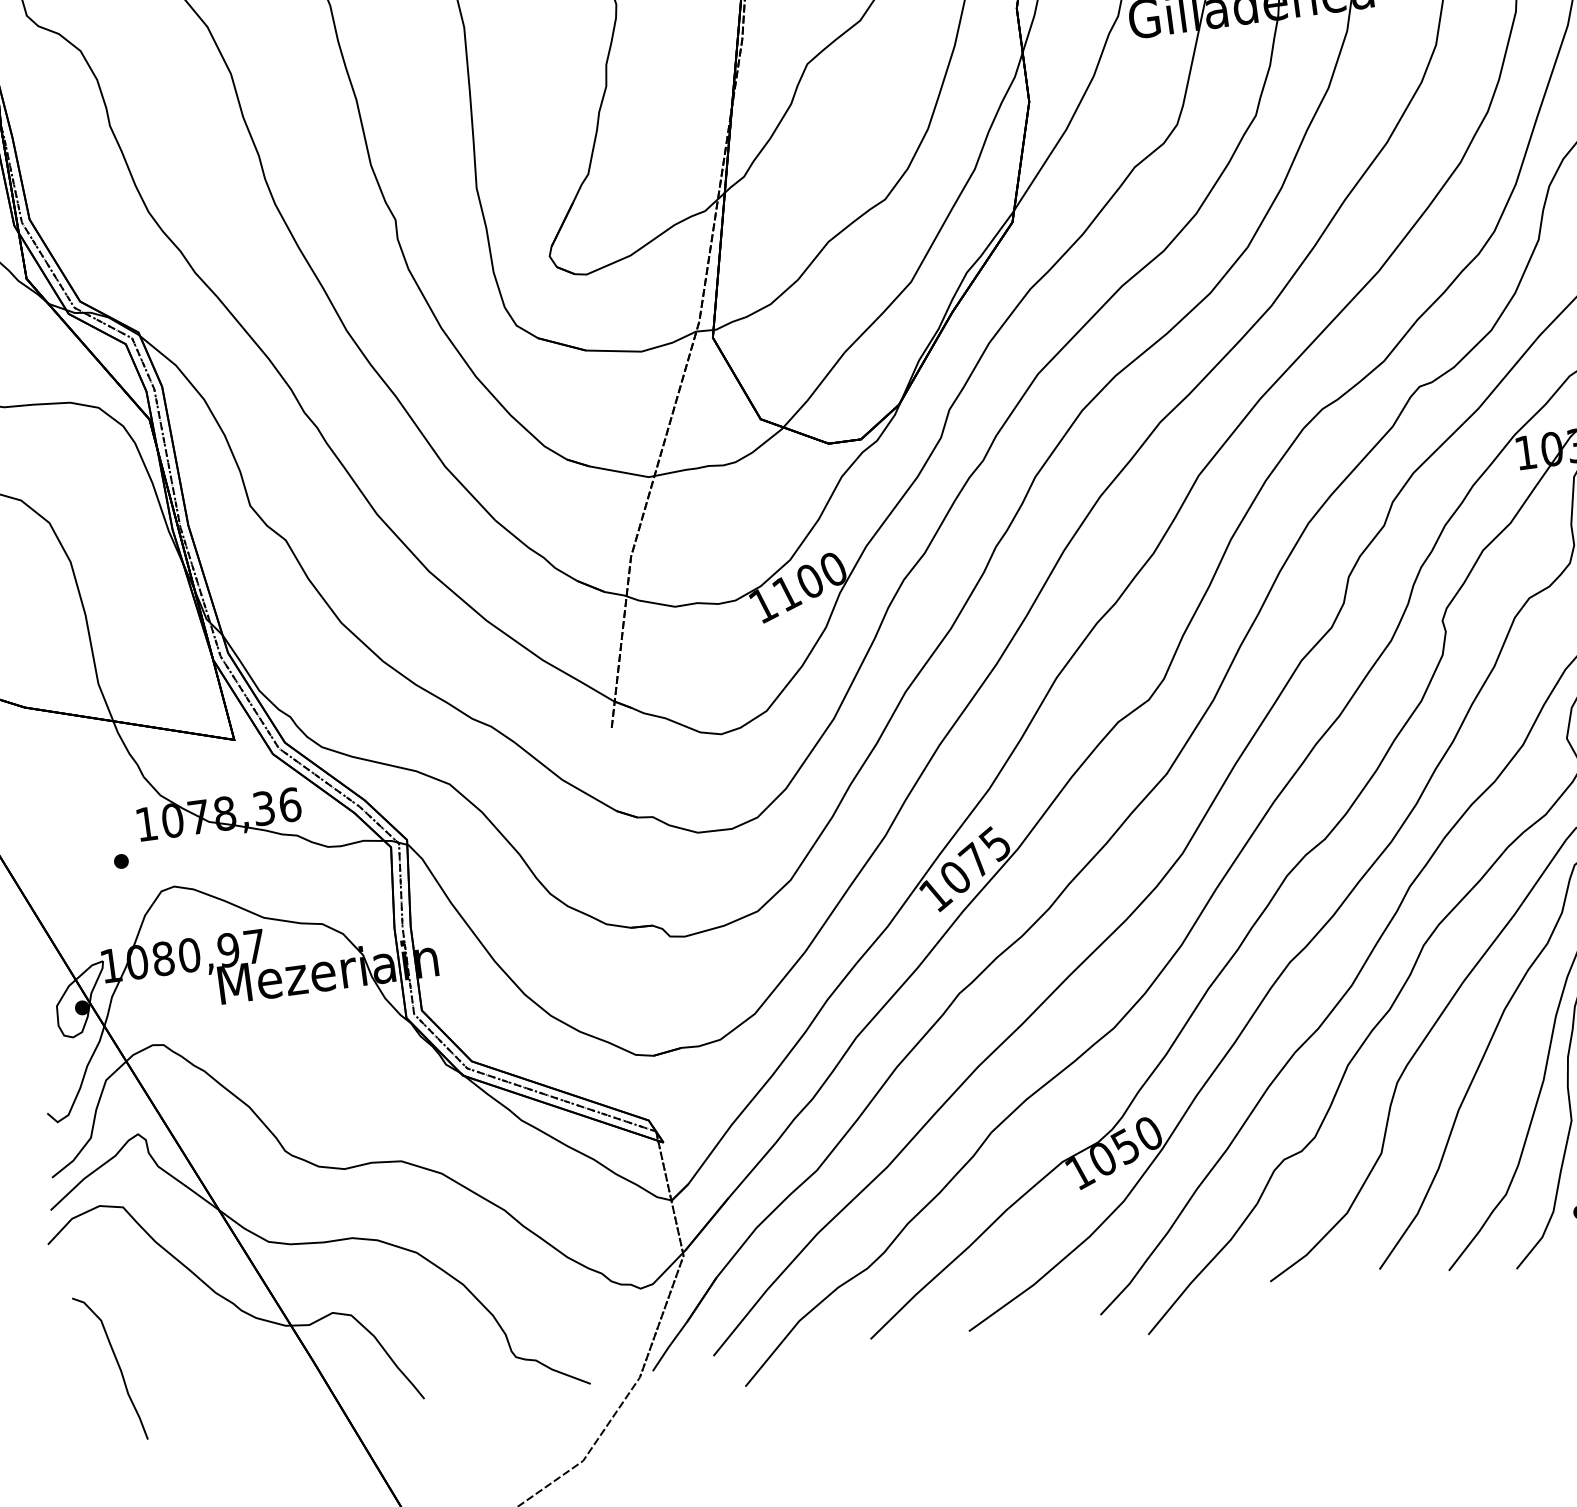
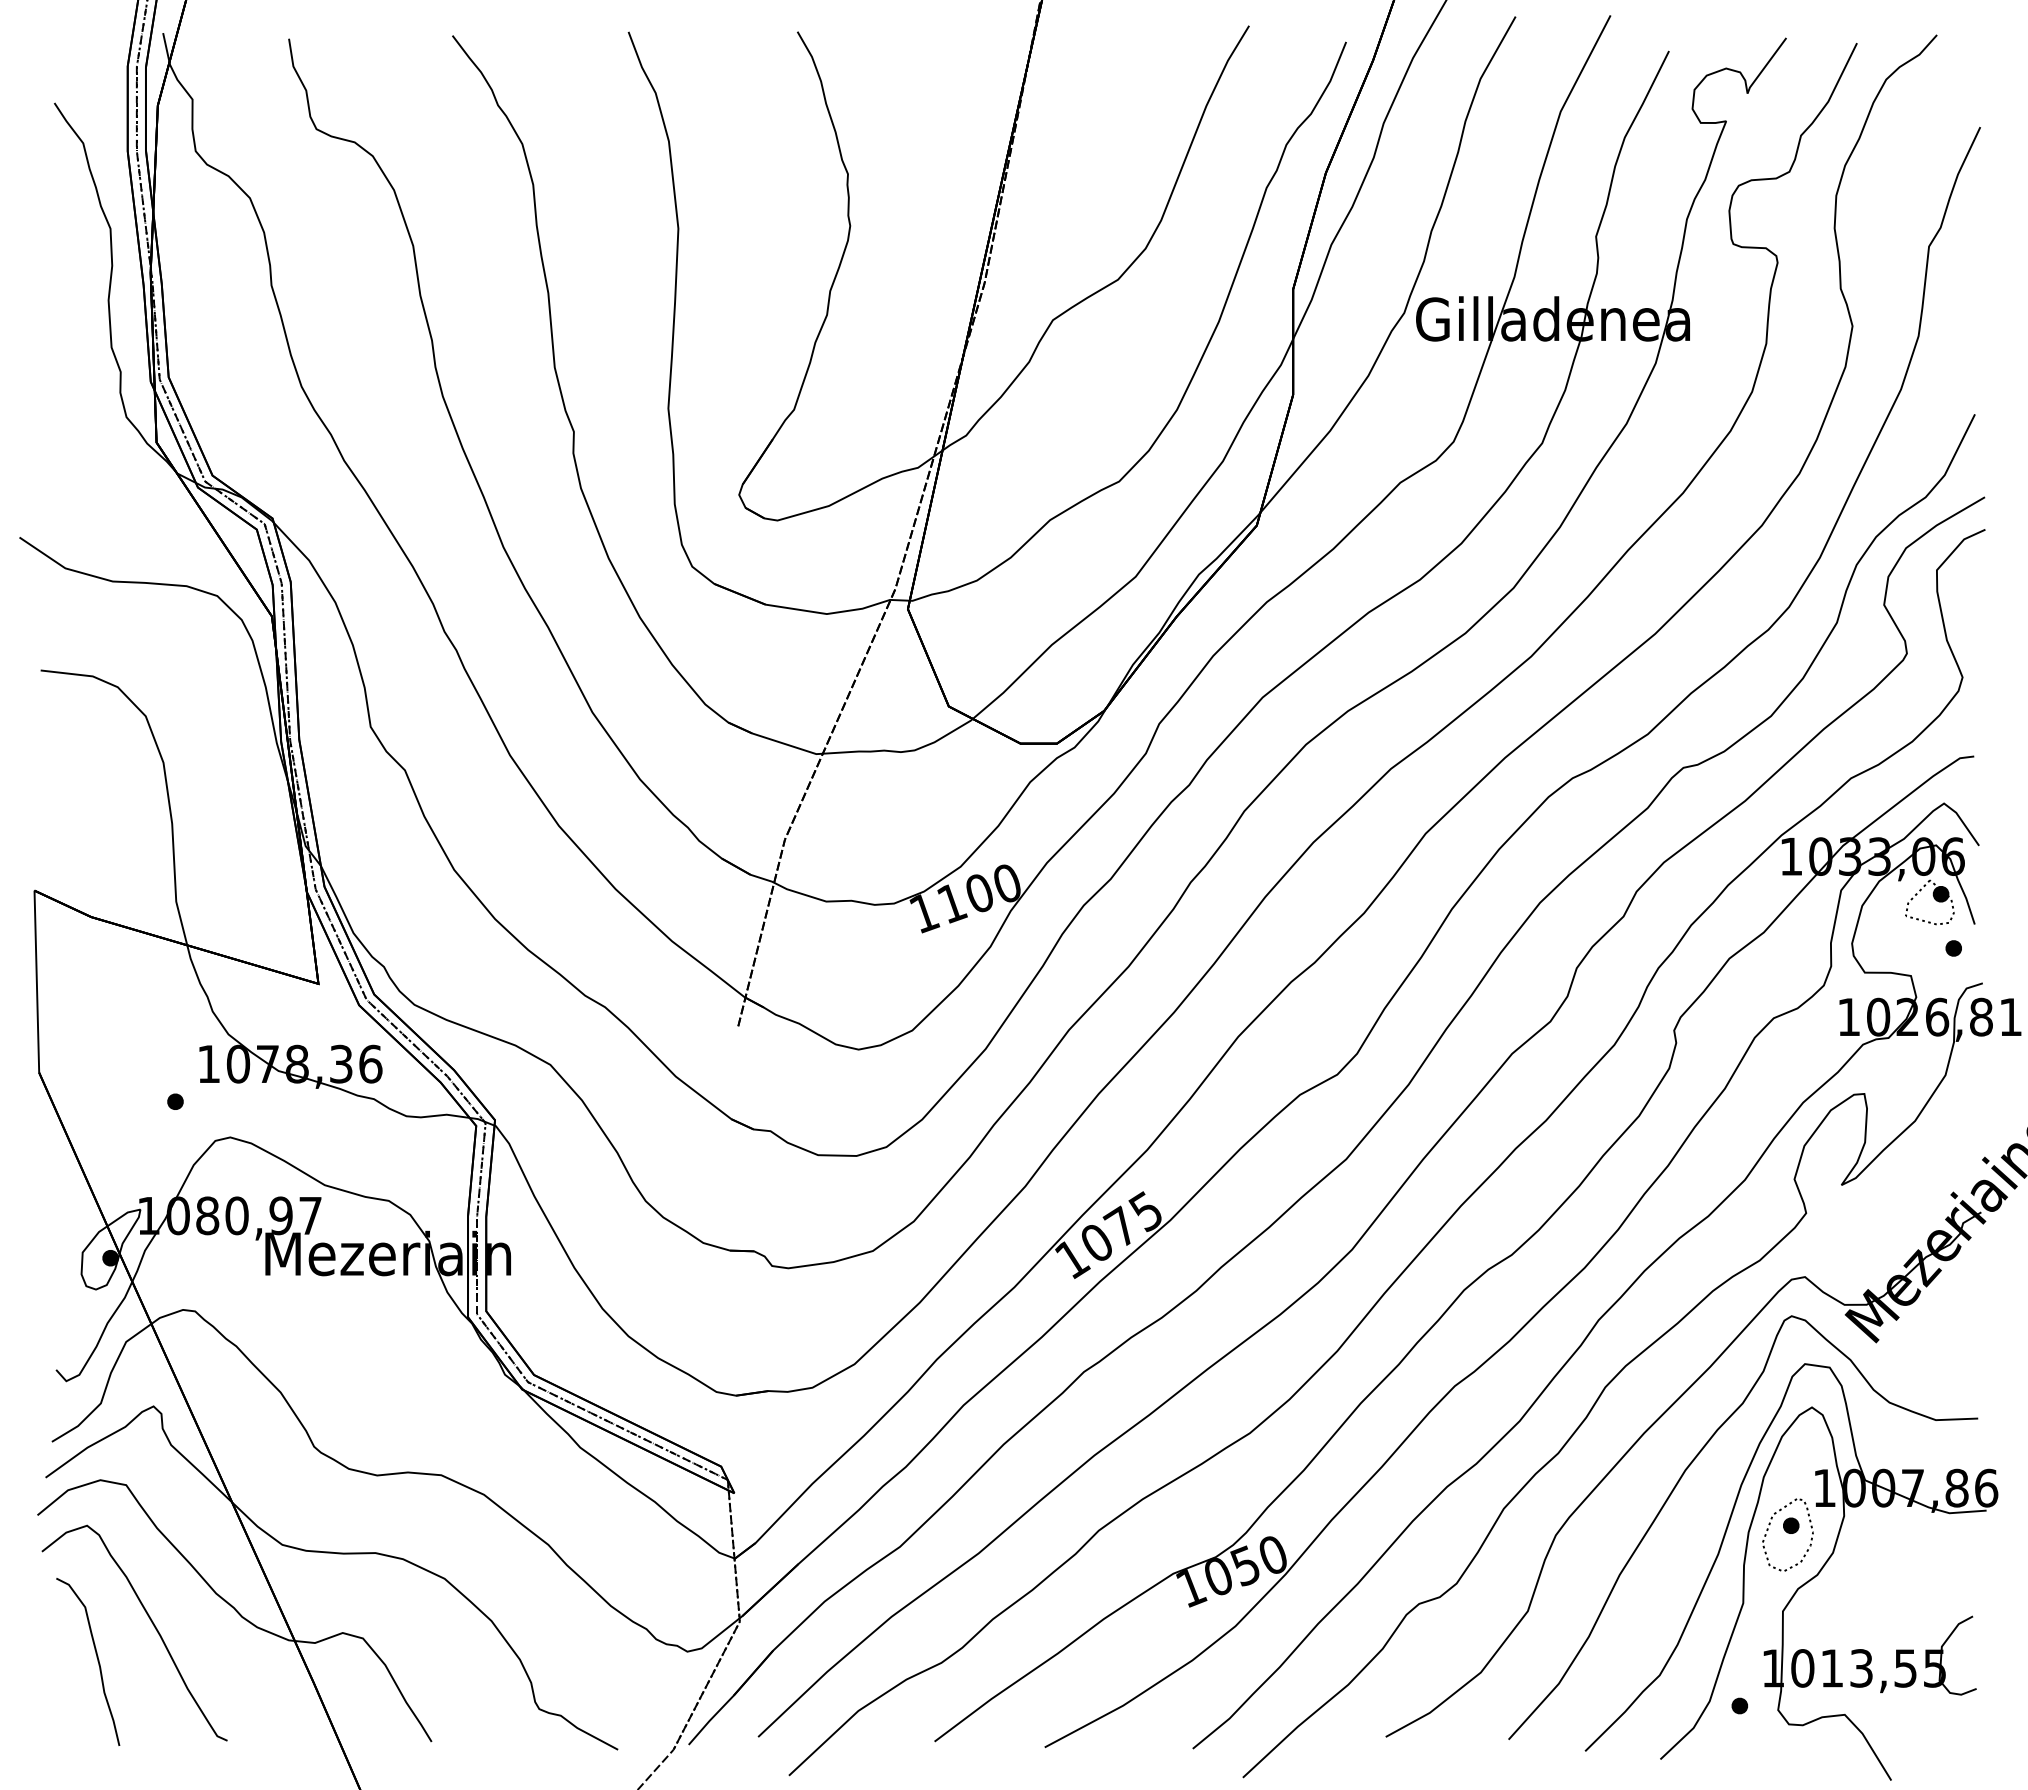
curve: (162, 1327) -> (152, 1624), added

